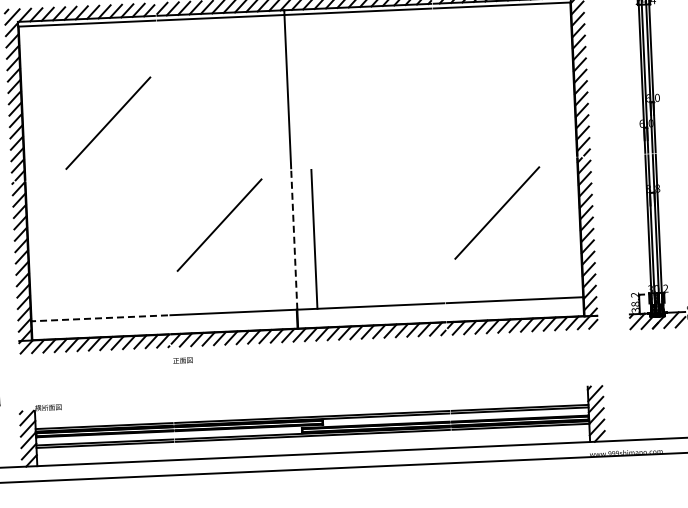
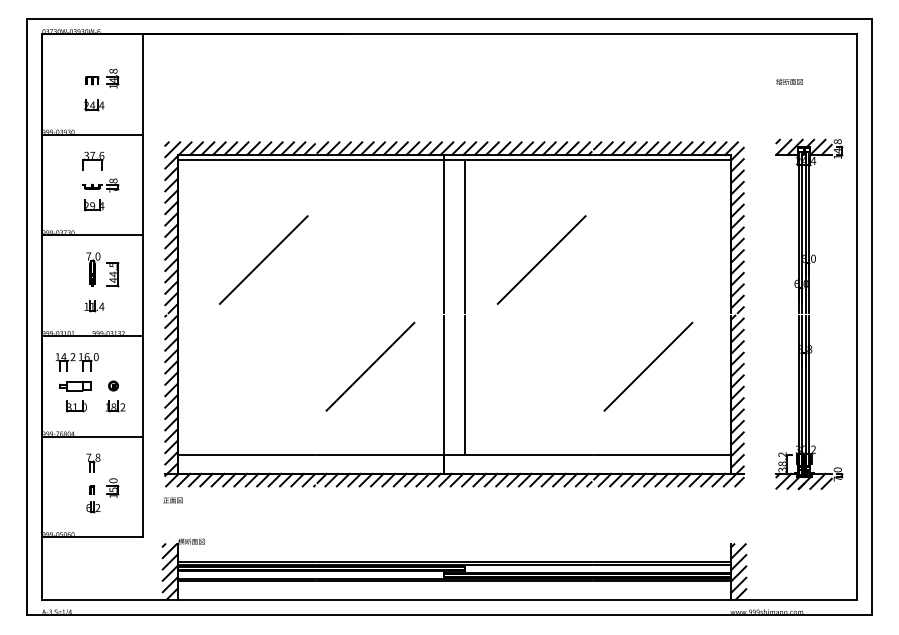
line: (307, 90) -> (464, 236), added
line: (385, 110) -> (541, 259), added
line: (294, 239) -> (444, 384), dashed -> solid
line: (99, 318) -> (246, 454), dashed -> solid
text: (182, 360) -> (172, 500), moved

